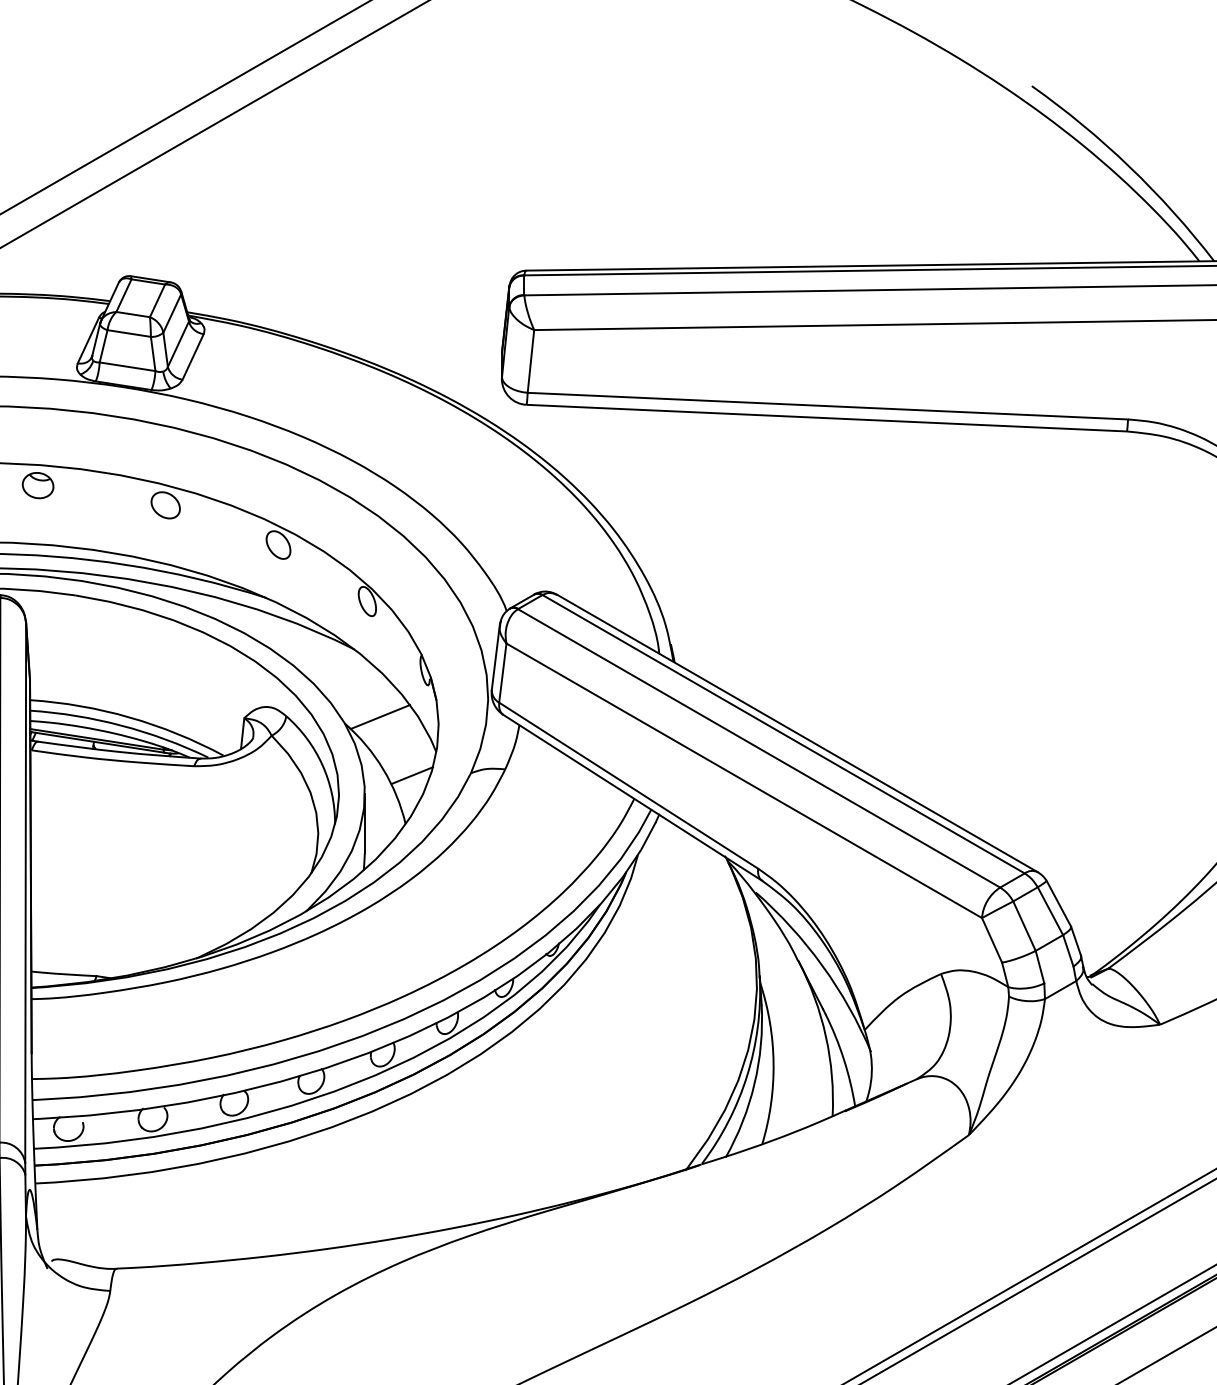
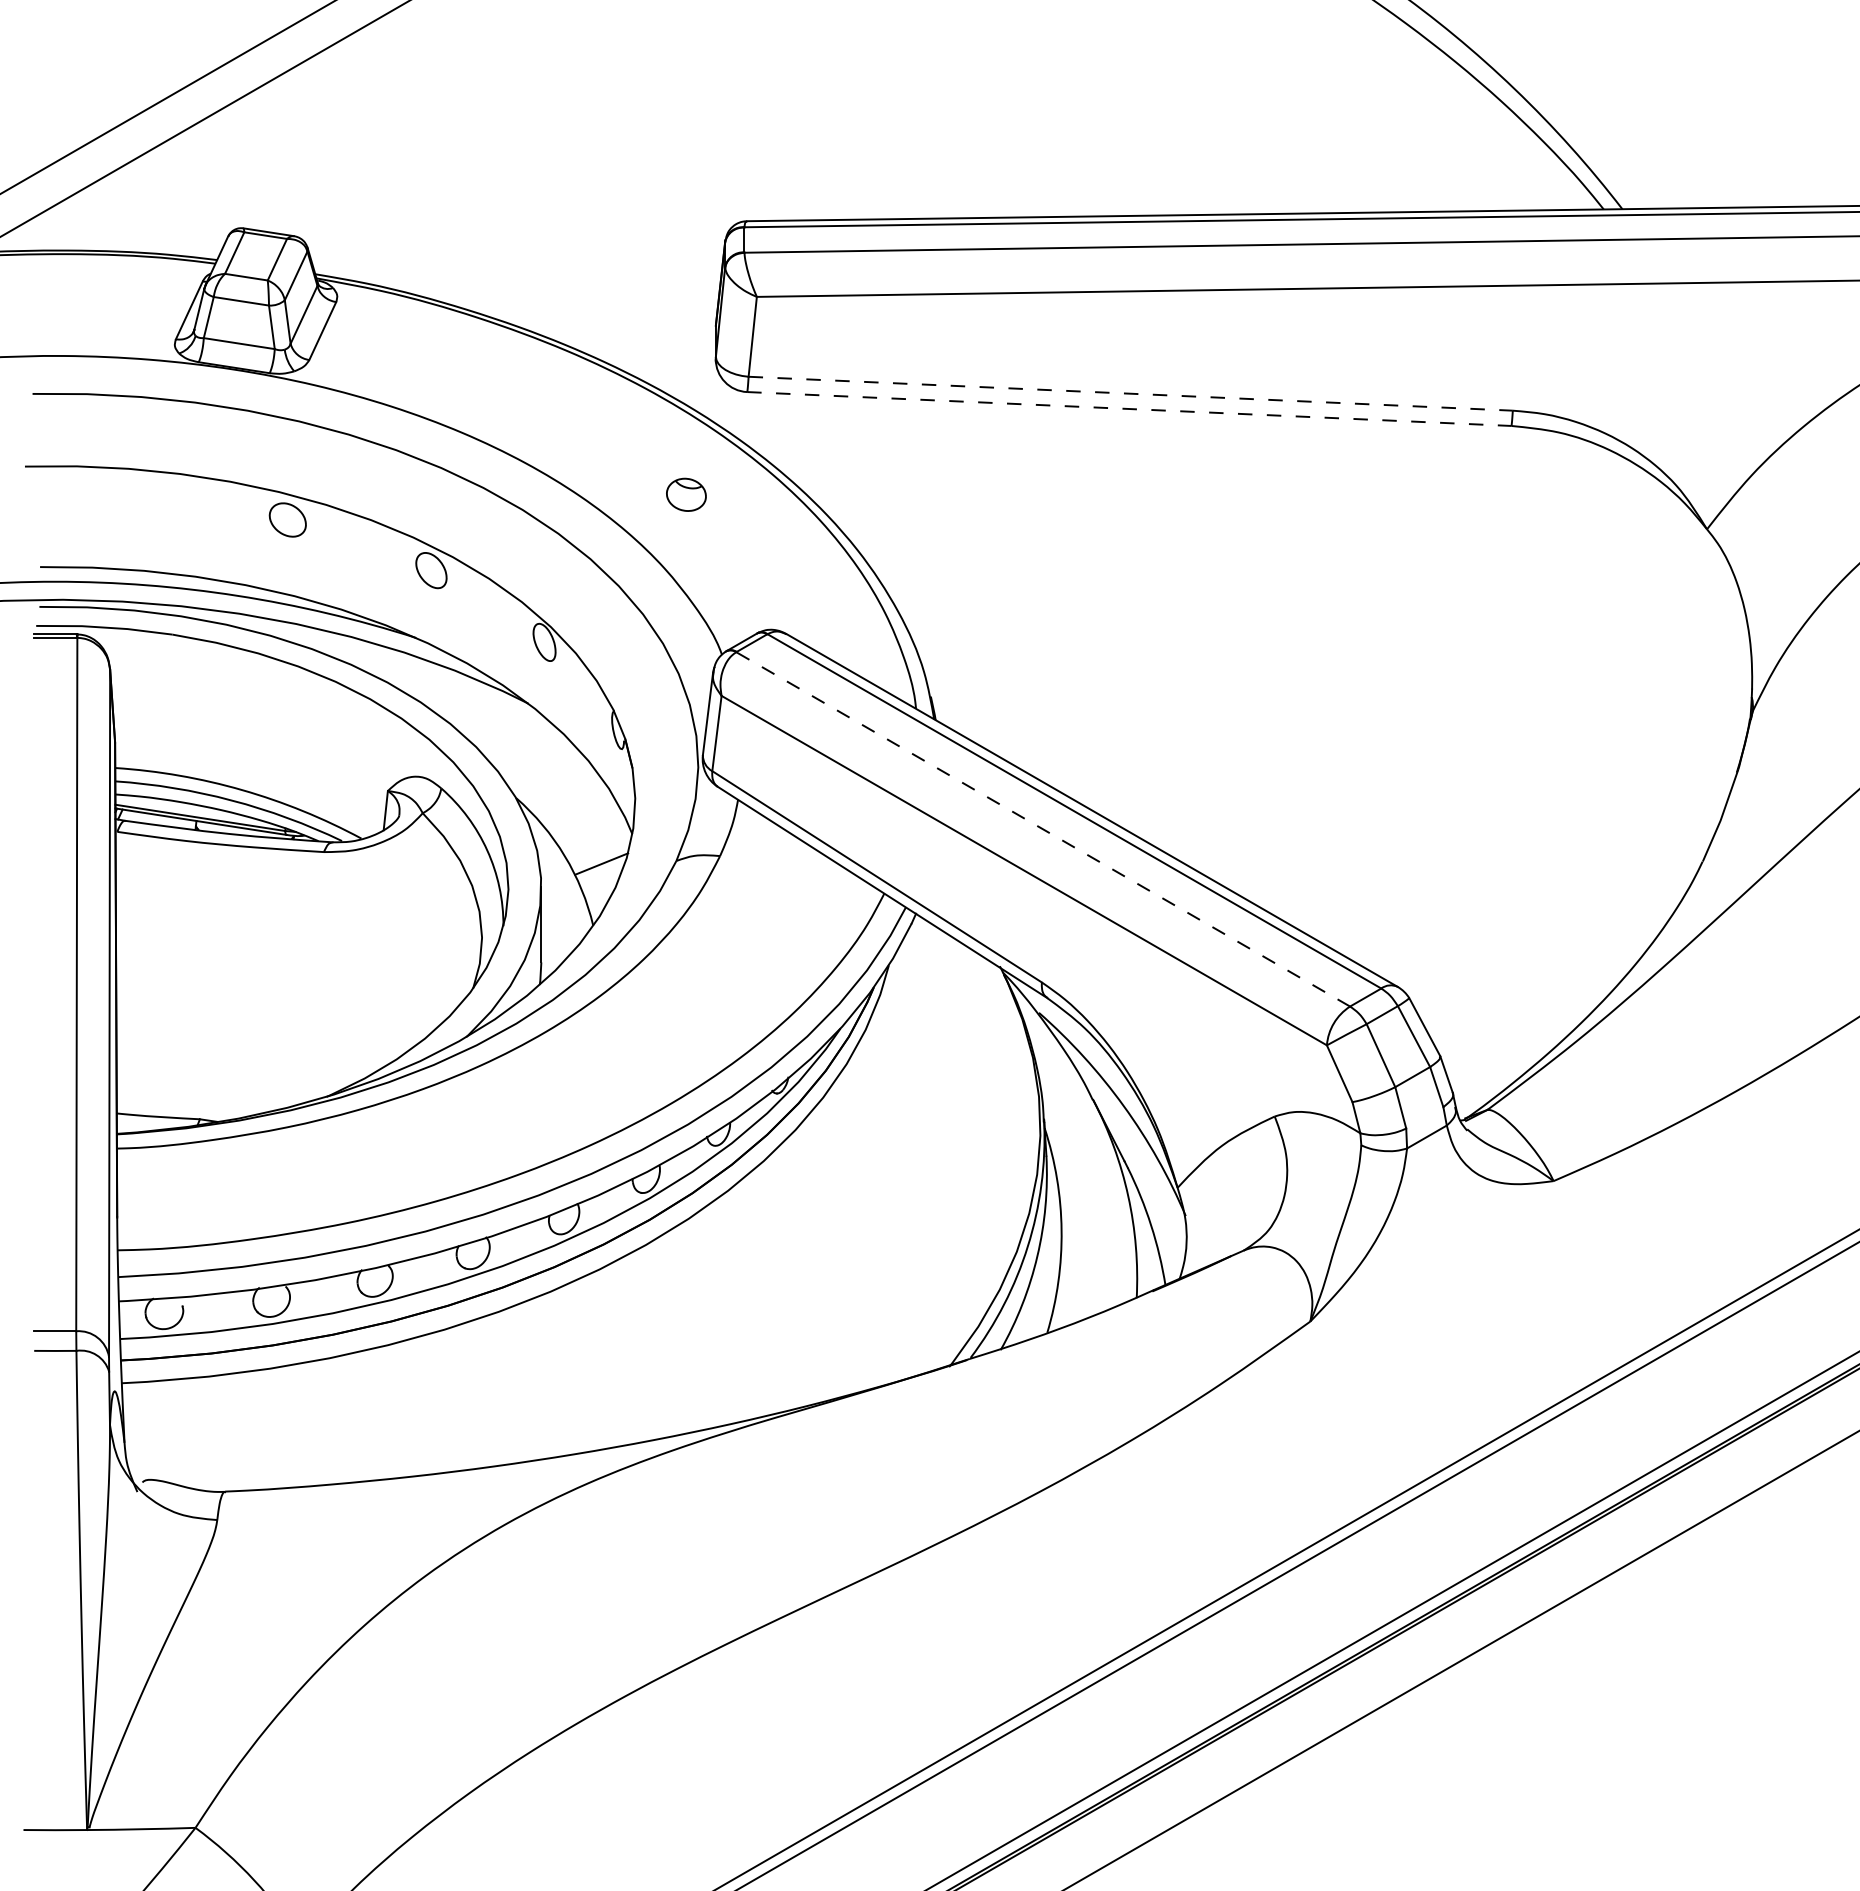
line: (828, 405) -> (1131, 393), solid -> dashed
line: (826, 417) -> (1128, 408), solid -> dashed
part: (38, 485) -> (686, 494), moved
line: (379, 717) -> (560, 789), removed
line: (758, 748) -> (1042, 829), solid -> dashed

